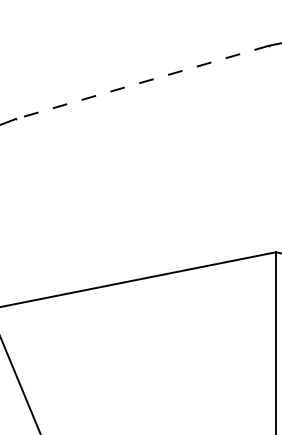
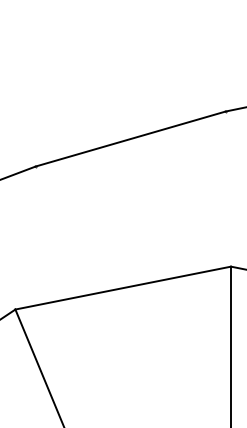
line: (142, 83) -> (130, 139), dashed -> solid

